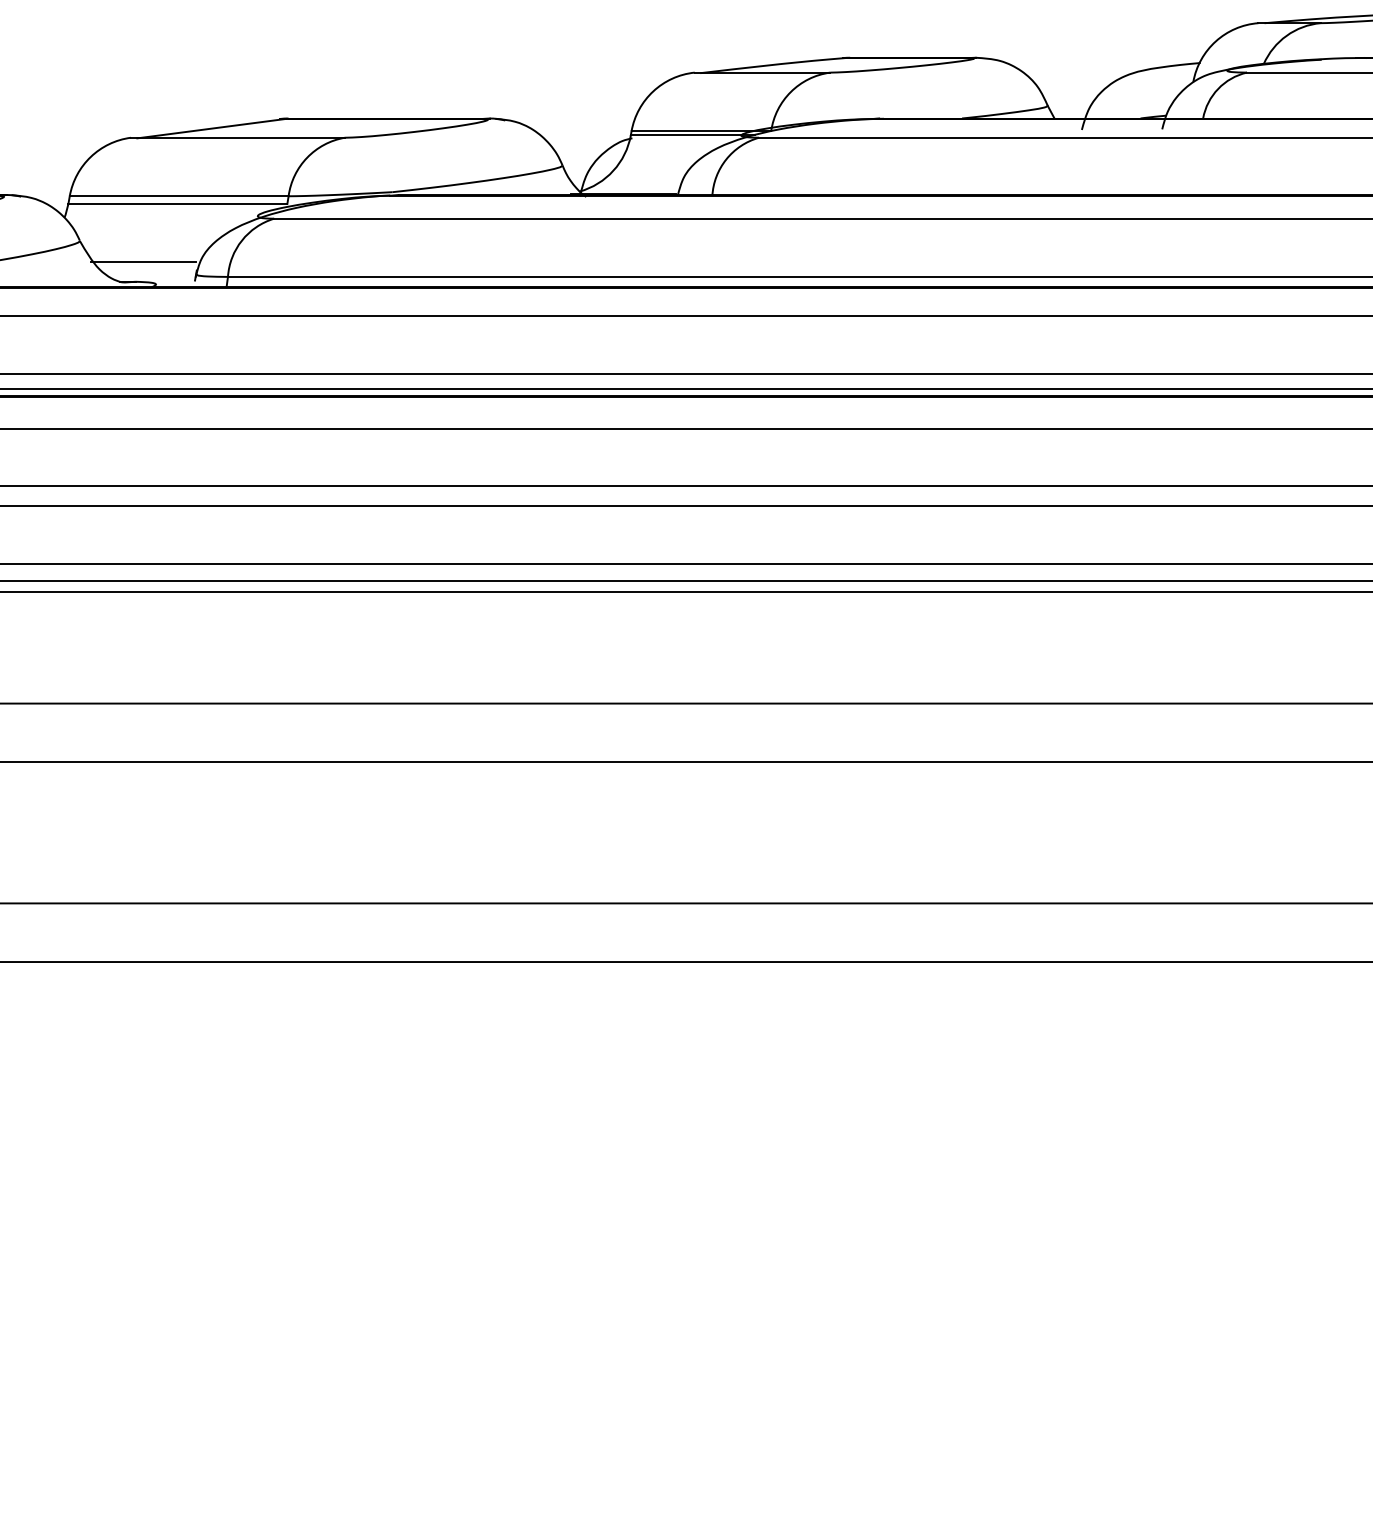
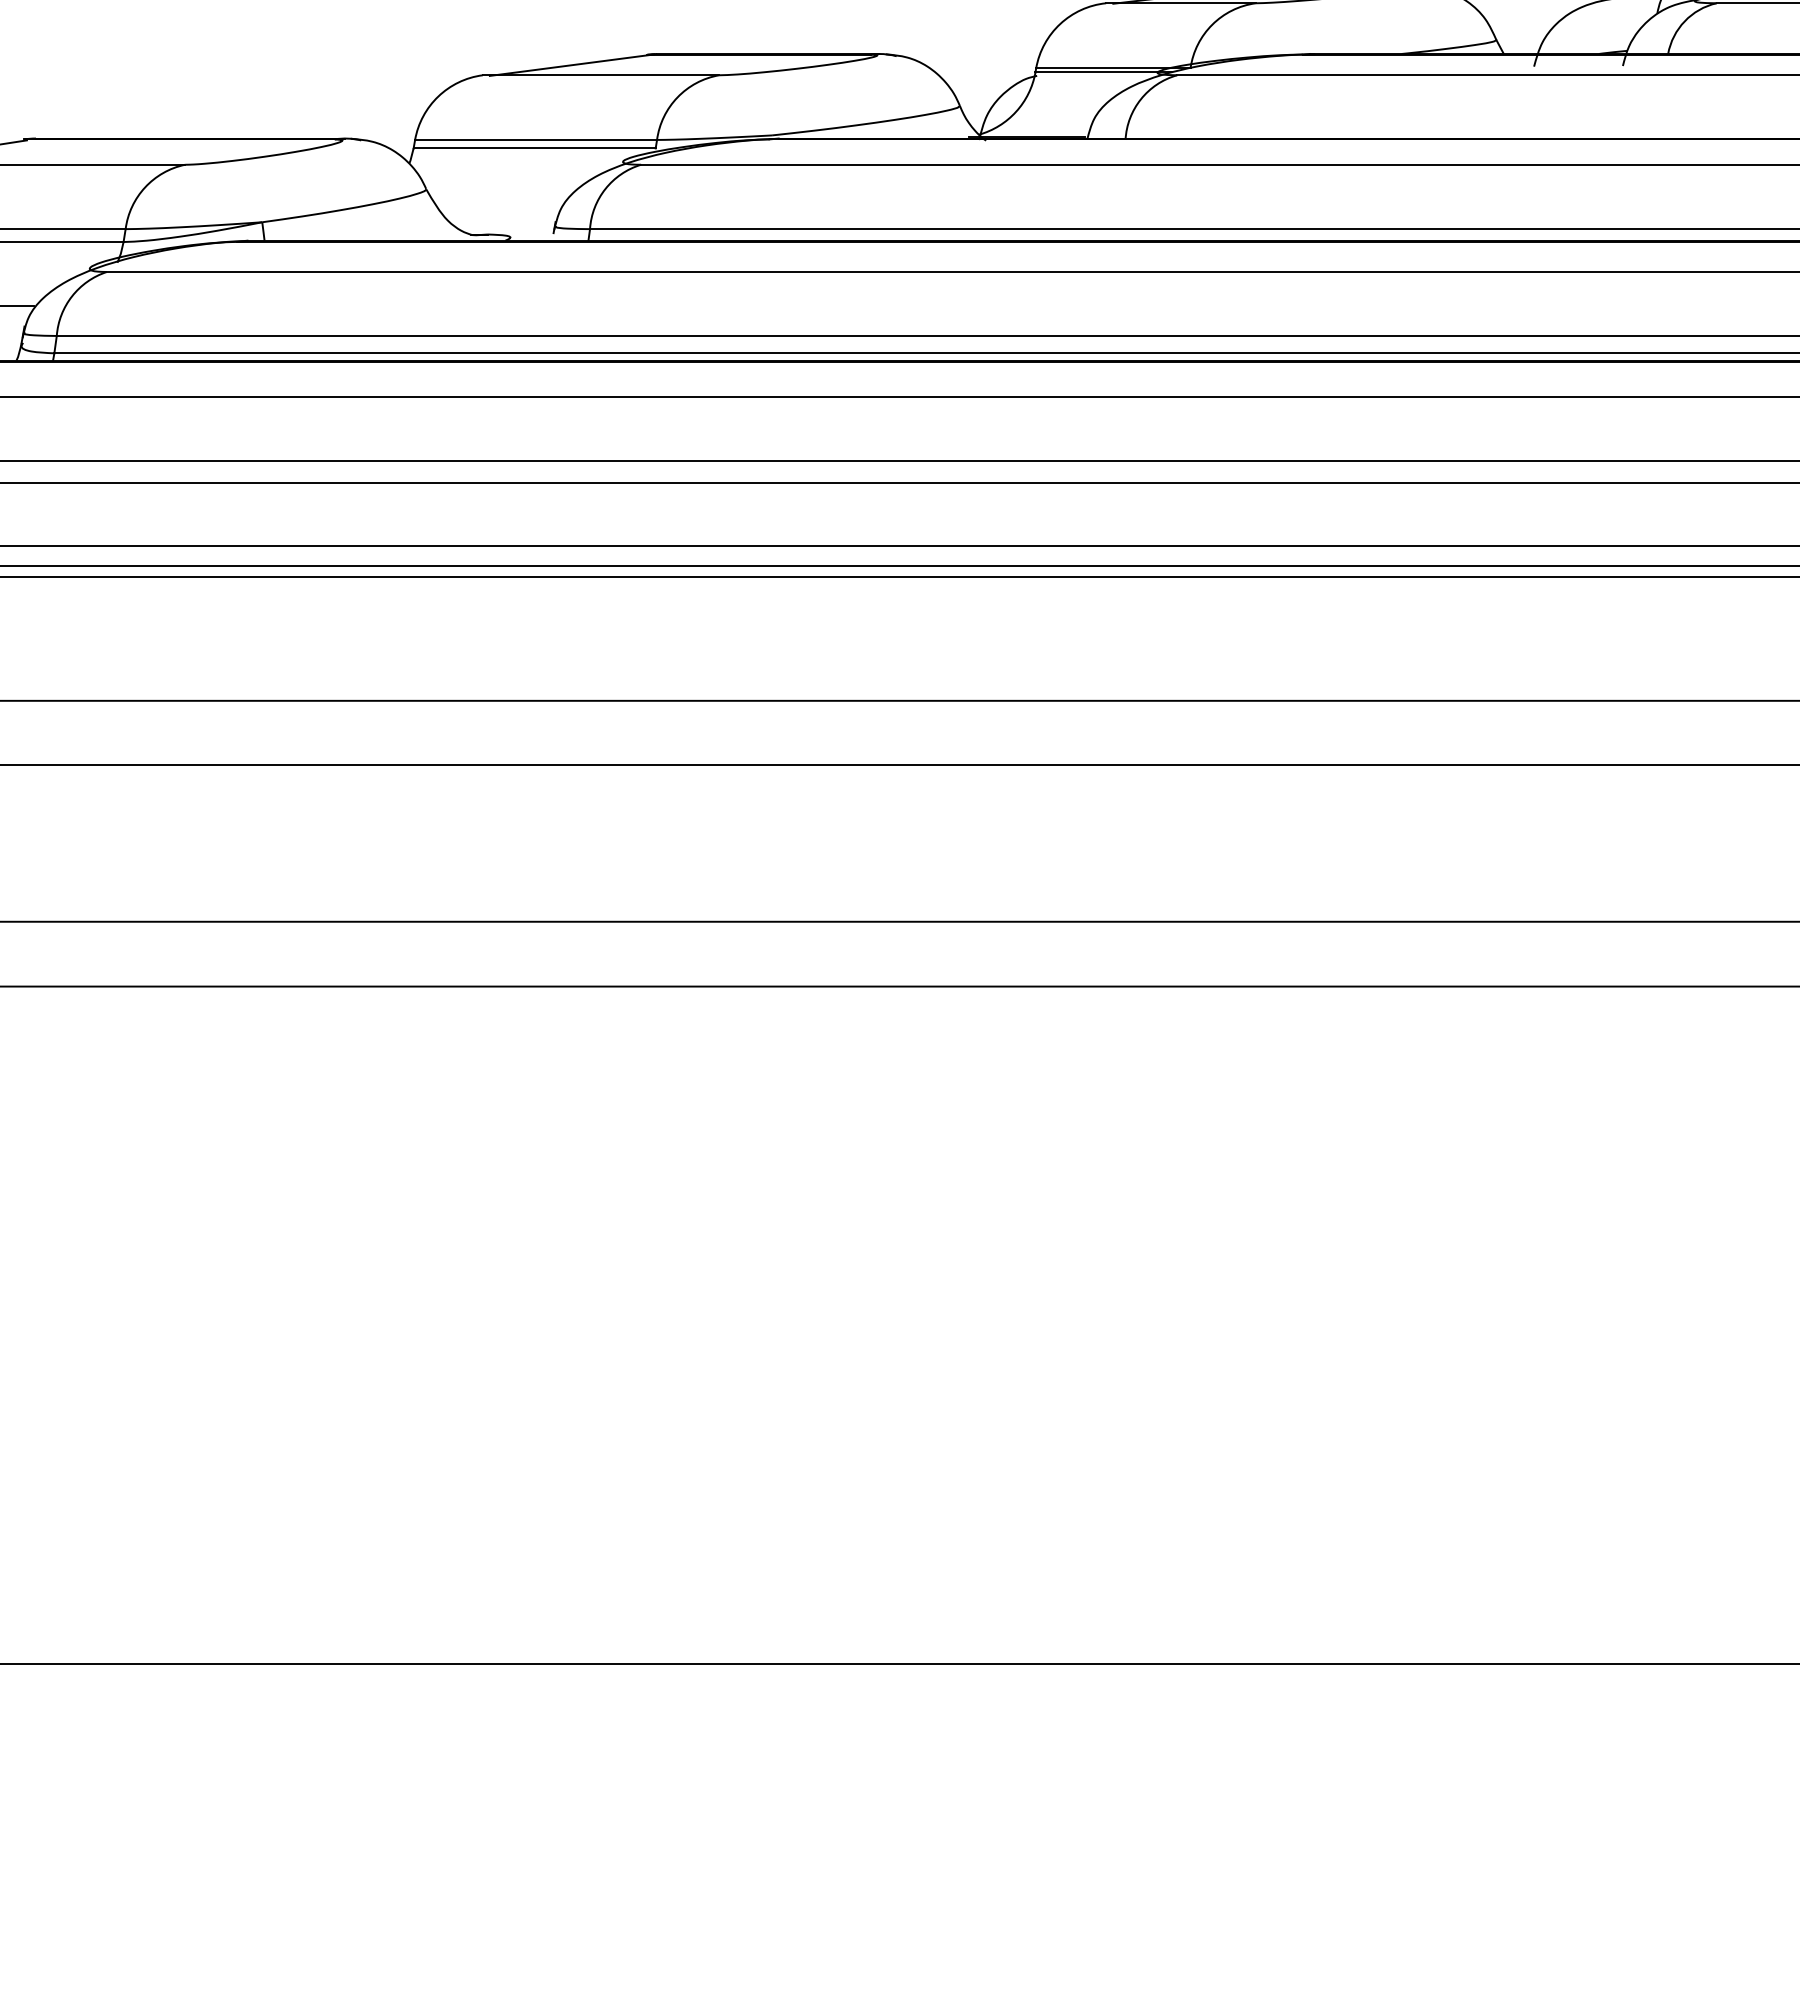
line: (143, 262) -> (496, 213), removed

